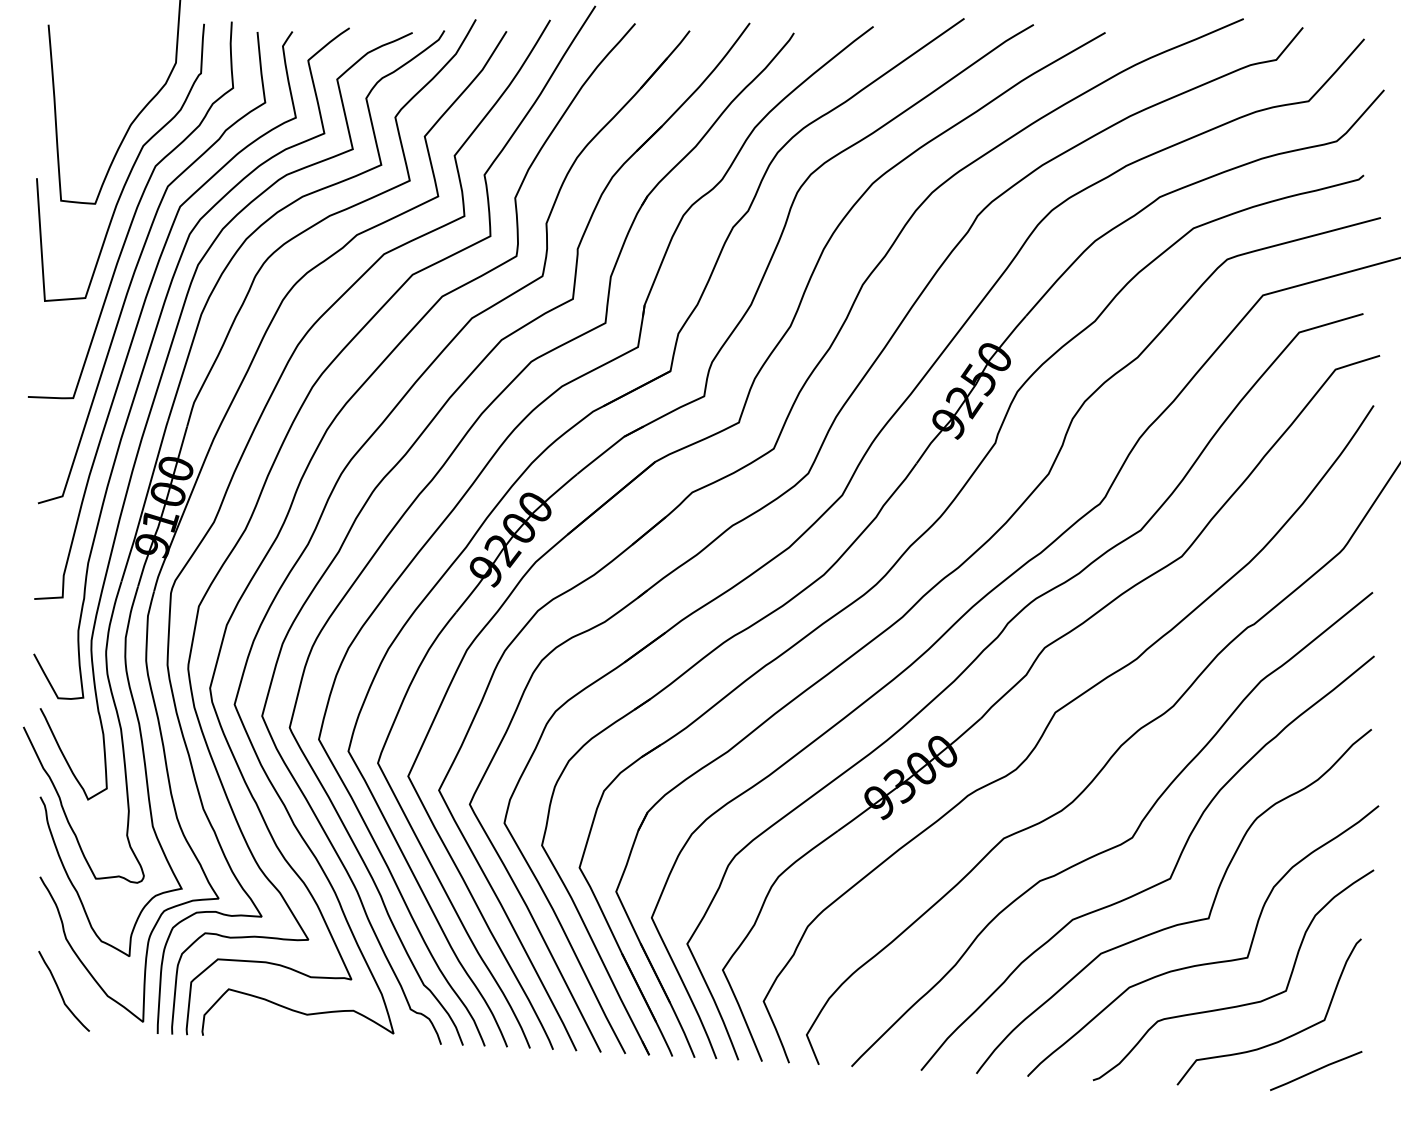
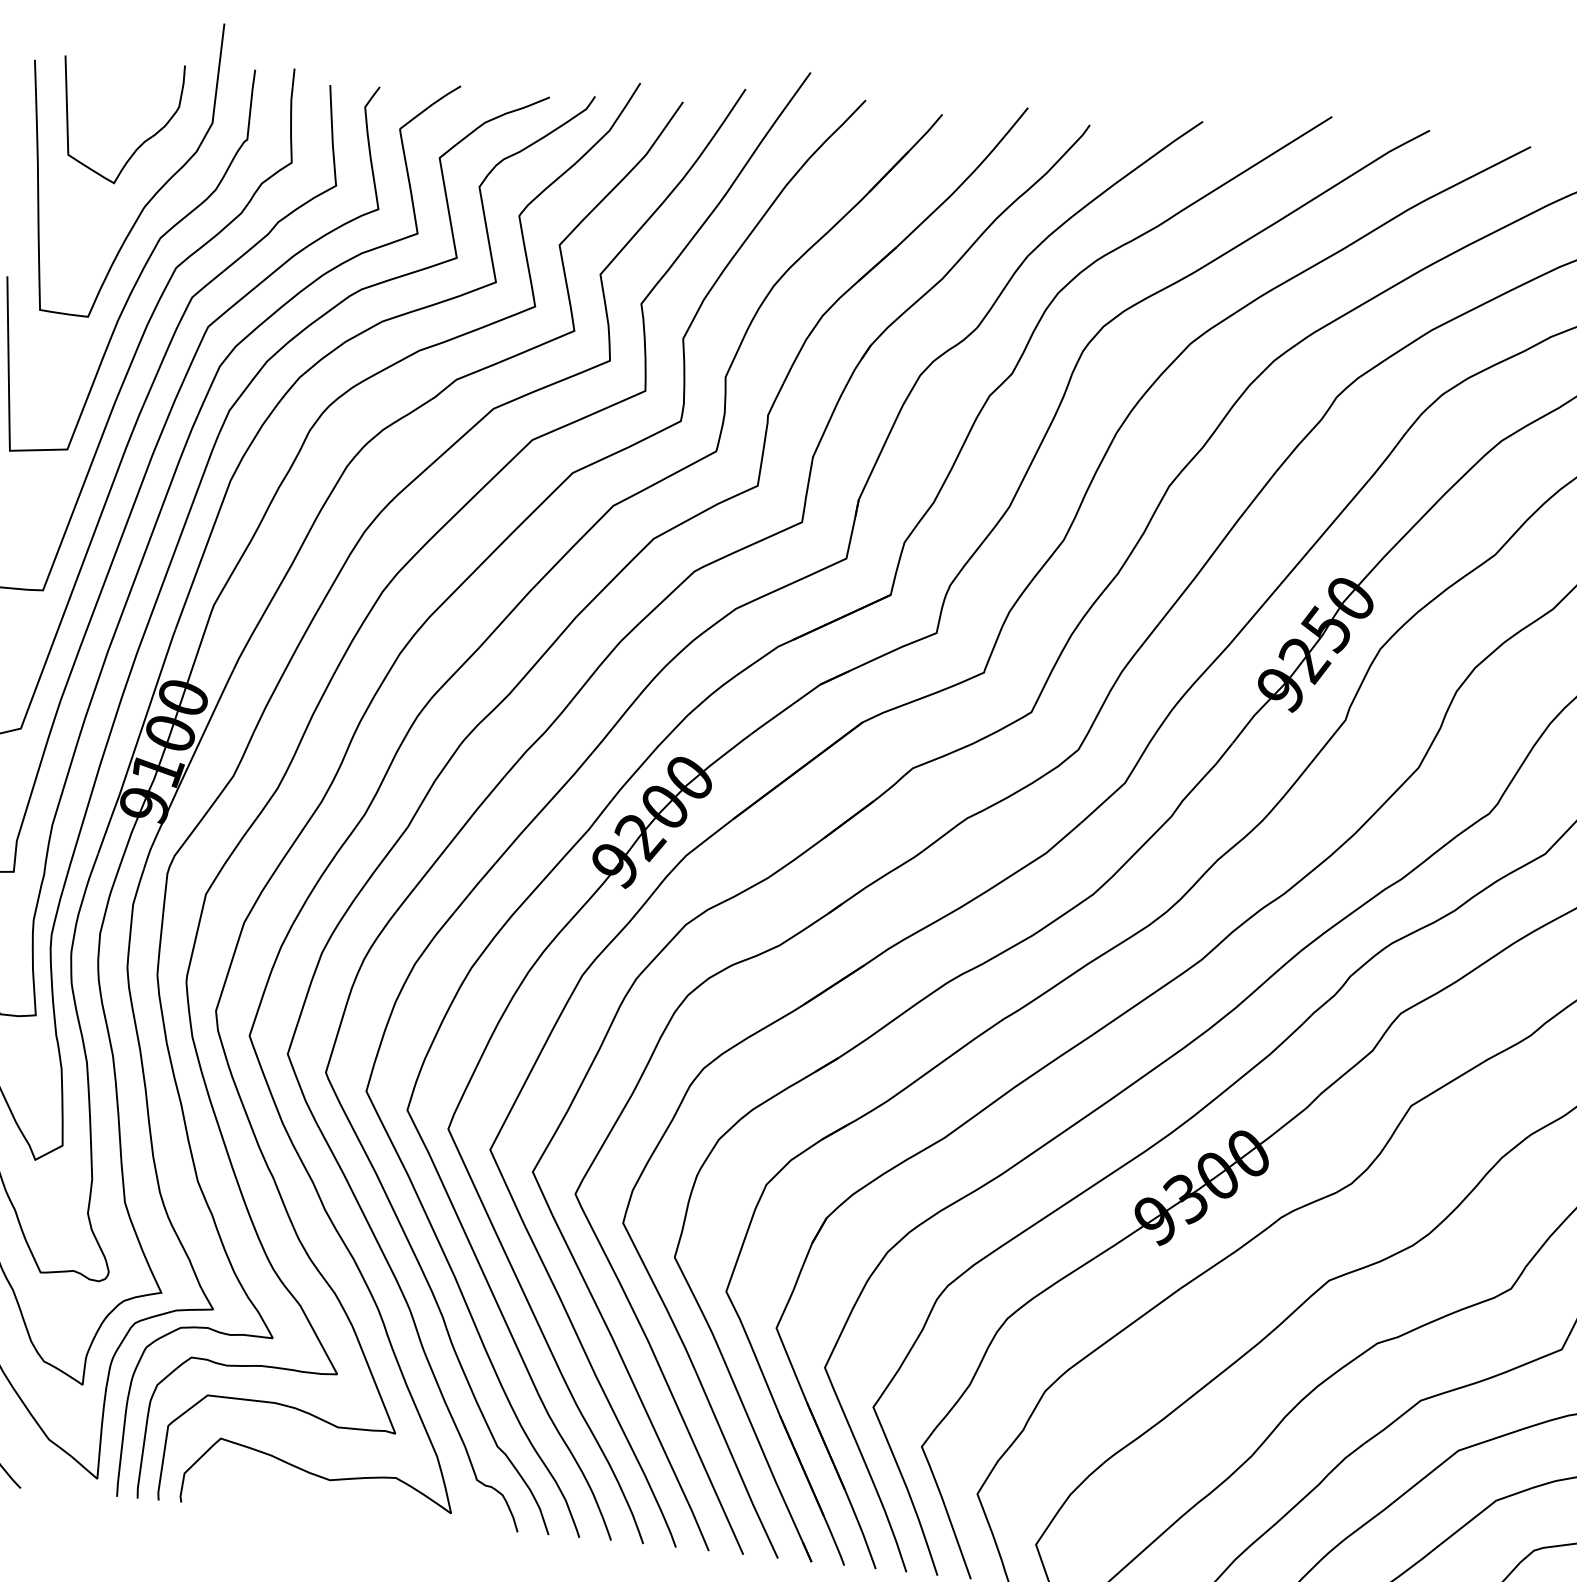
curve: (127, 78) -> (142, 141), added

